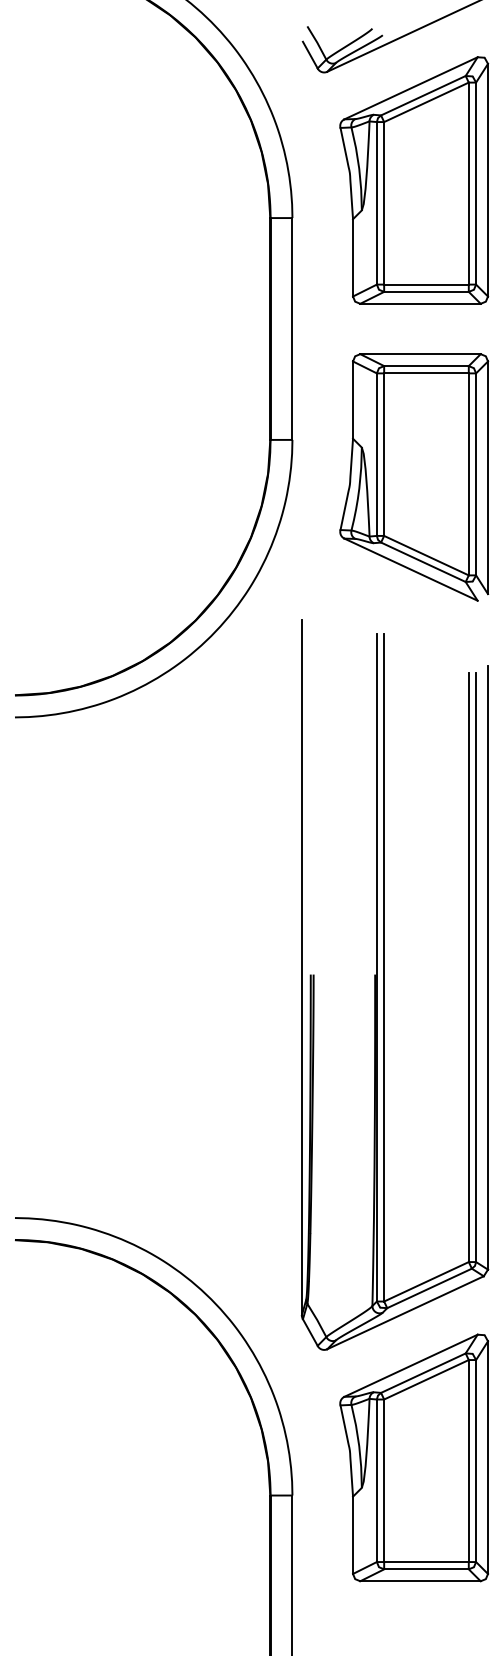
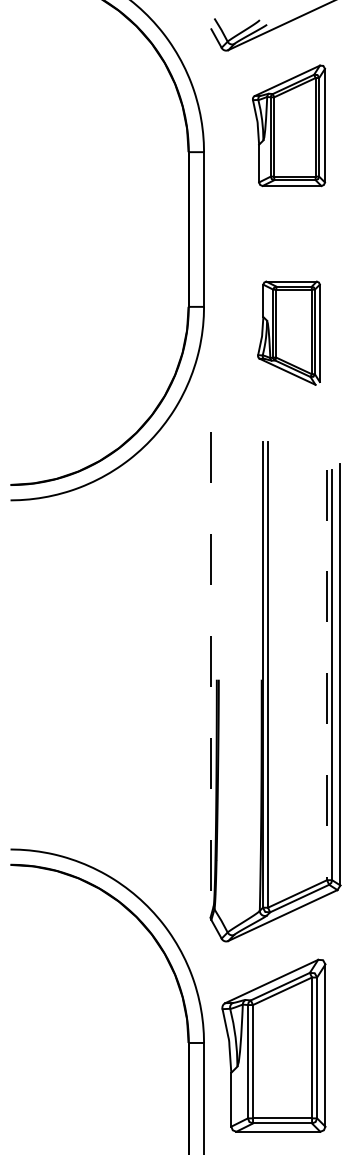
part: (413, 179) -> (288, 125), size x0.7
part: (413, 478) -> (288, 333), size x0.6
line: (301, 968) -> (210, 675), solid -> dashed
line: (469, 968) -> (327, 675), solid -> dashed
part: (413, 1457) -> (273, 1045), moved

